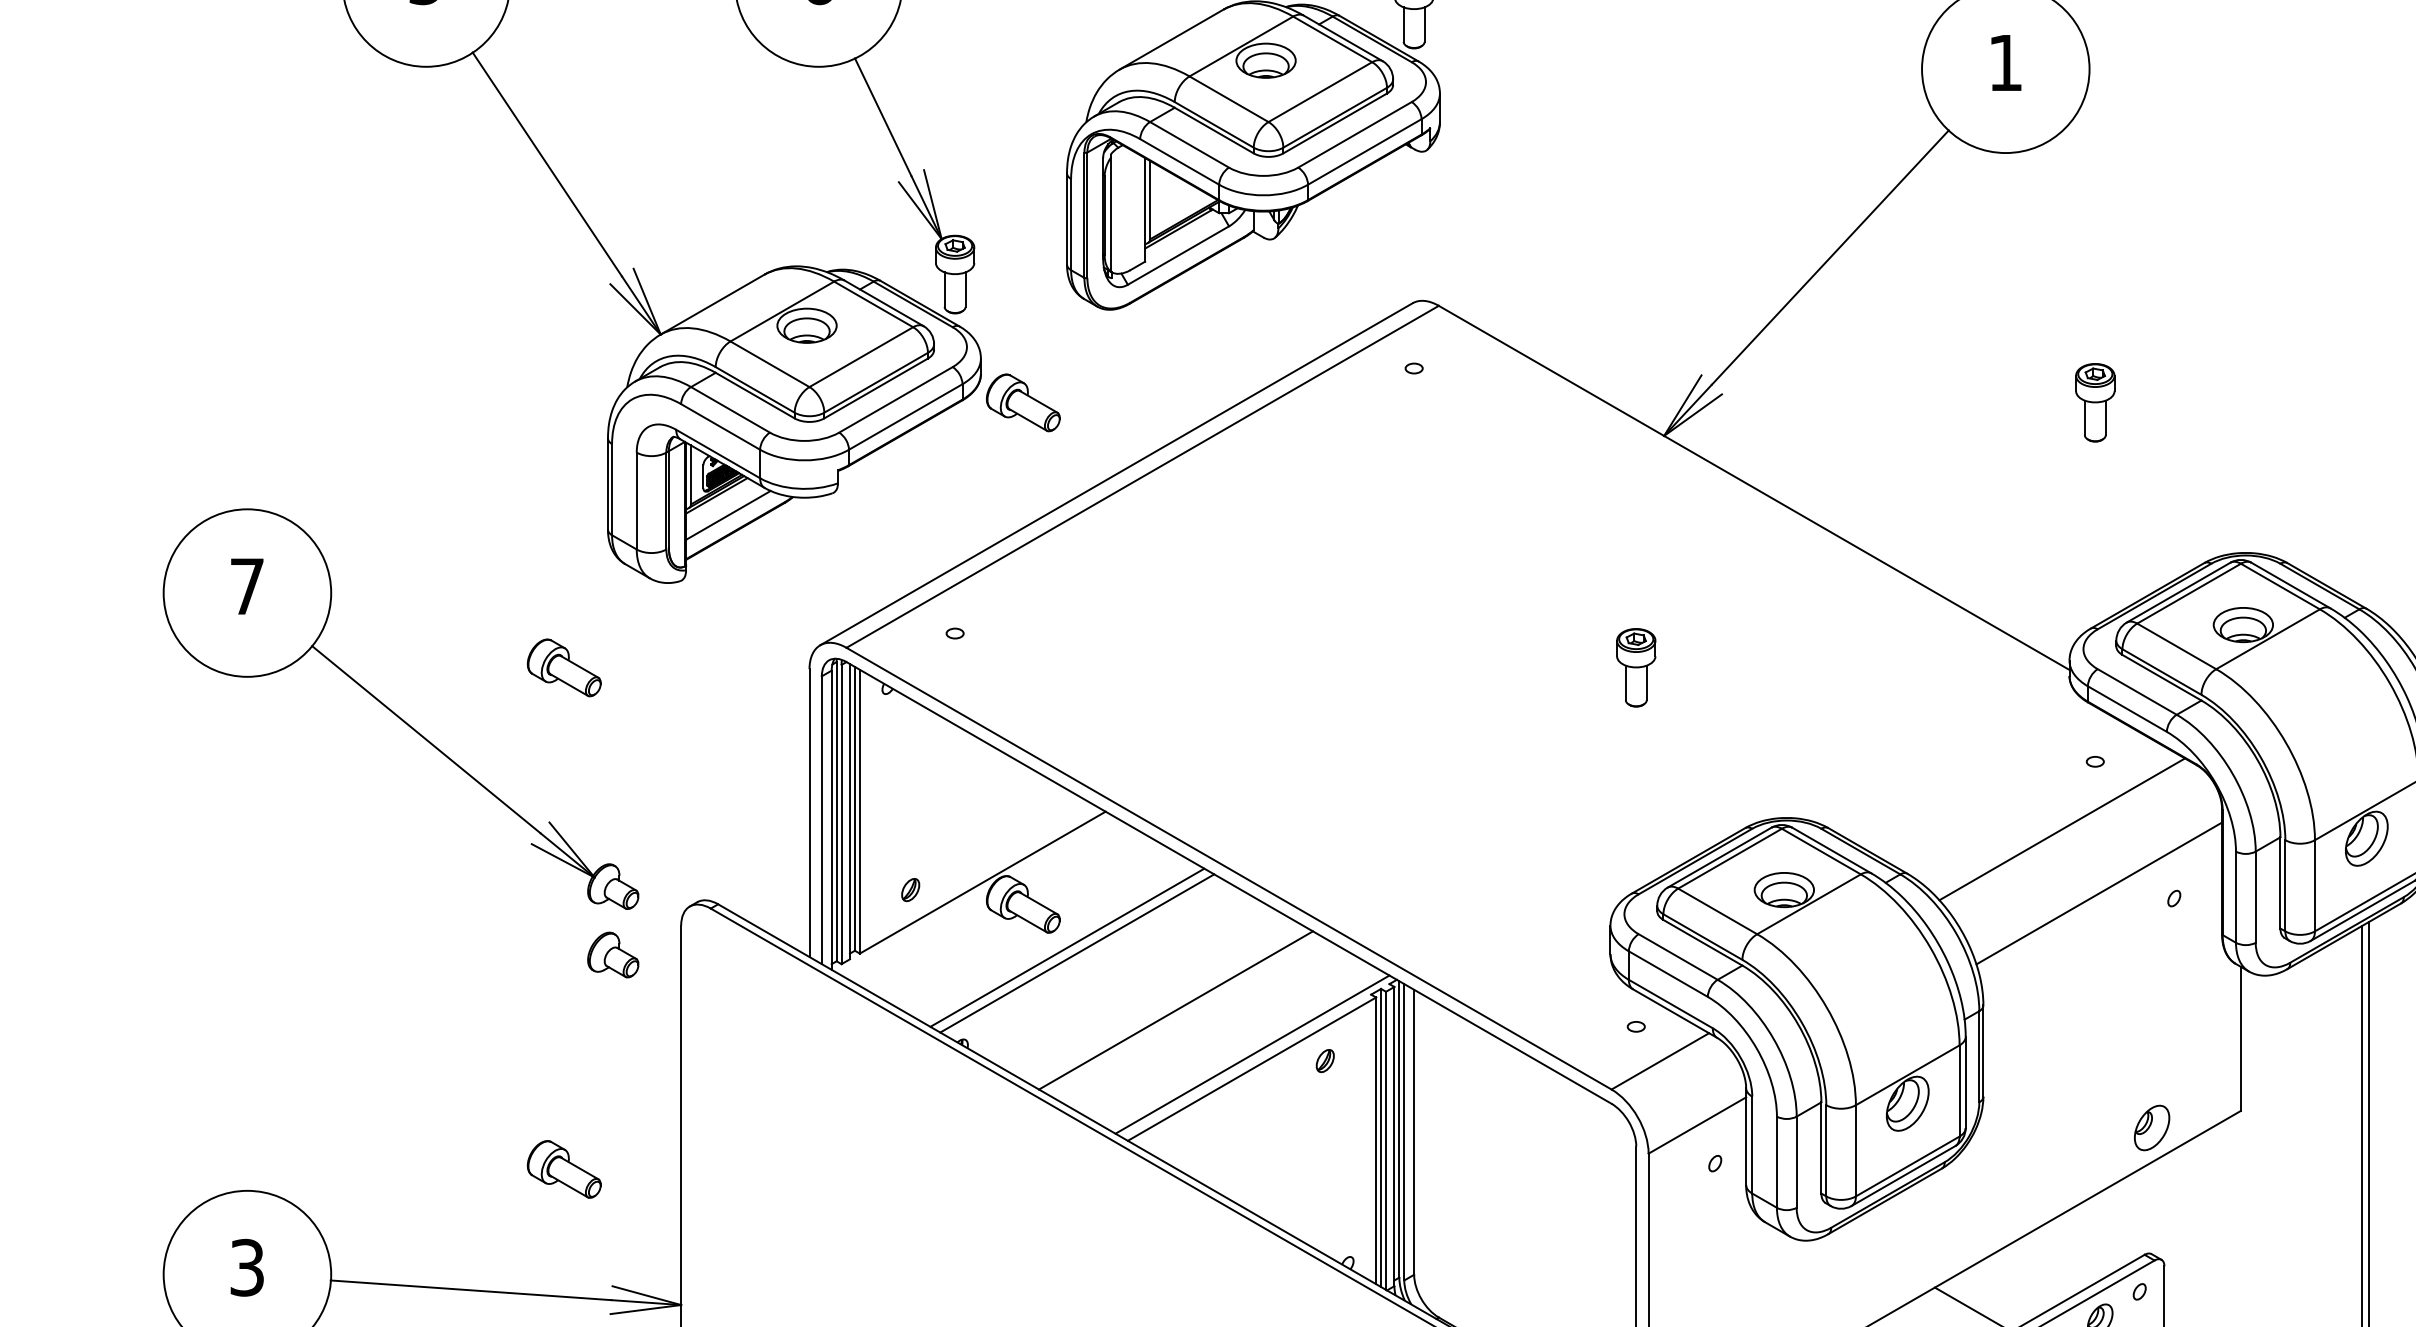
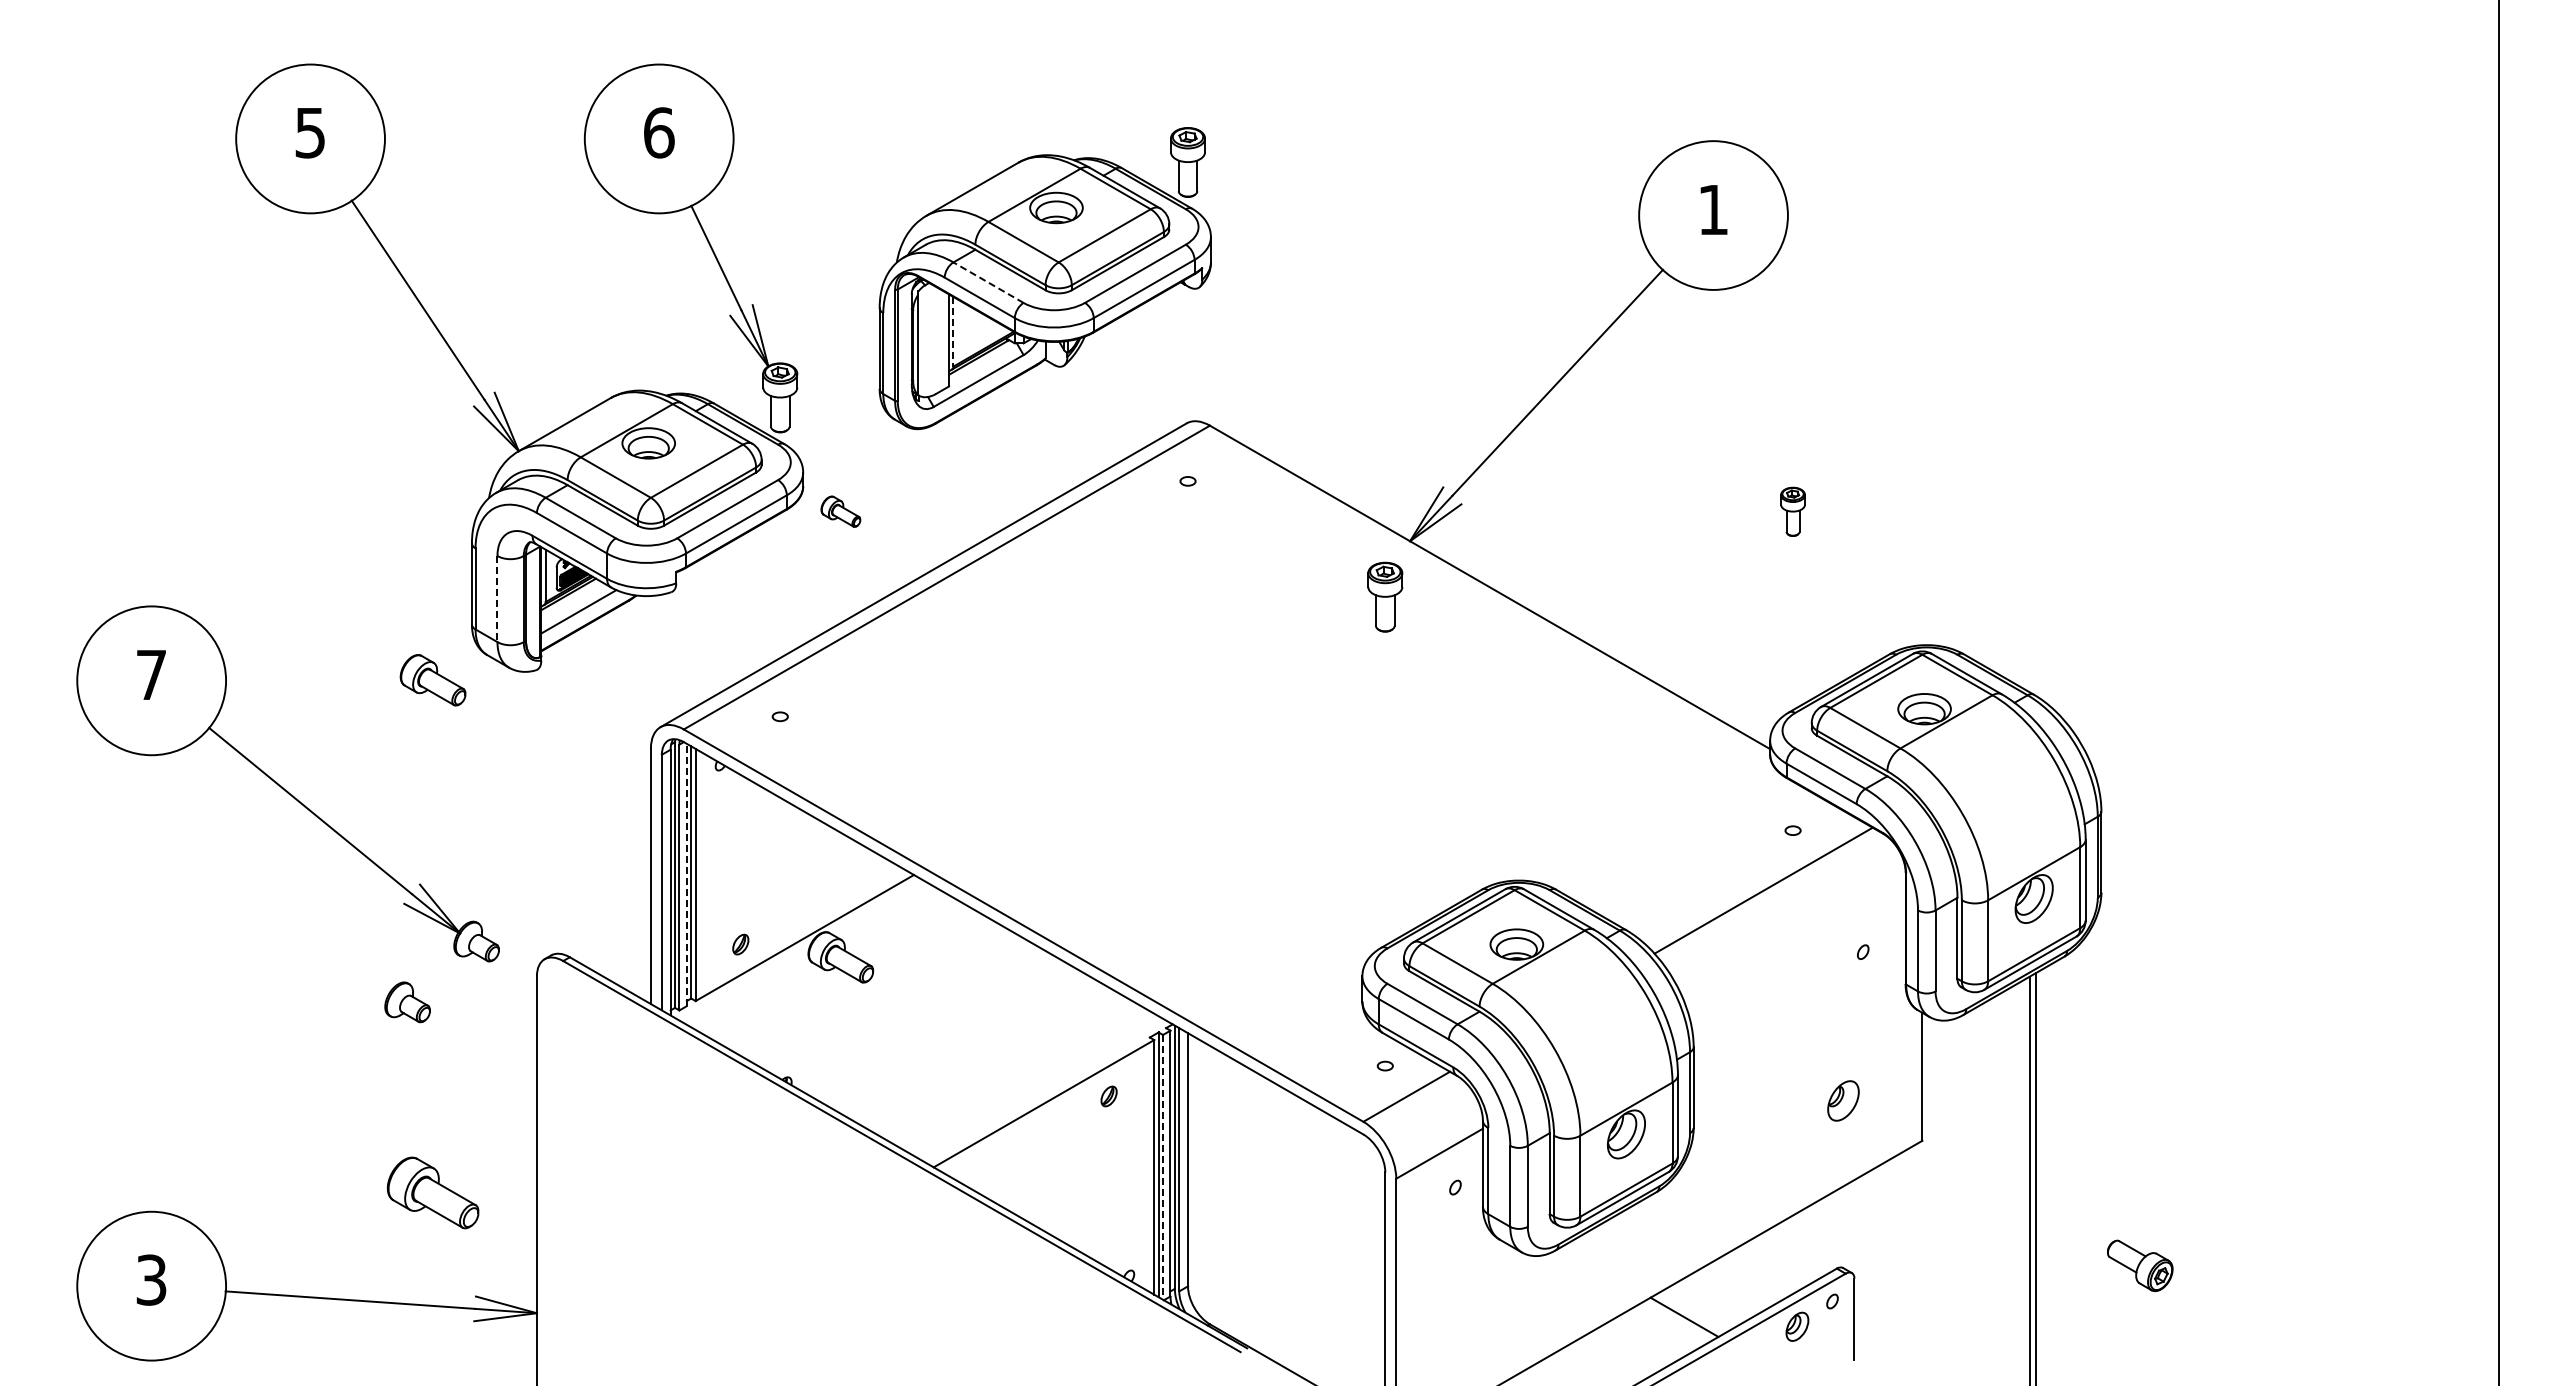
line: (1189, 144) -> (988, 282), solid -> dashed
line: (1150, 199) -> (953, 331), solid -> dashed
part: (1022, 402) -> (840, 511), size x0.6
part: (2094, 402) -> (1792, 511), size x0.7
line: (636, 501) -> (497, 599), solid -> dashed
part: (1636, 667) -> (1385, 596), moved
part: (563, 668) -> (432, 680), moved
line: (849, 811) -> (686, 874), solid -> dashed
line: (2099, 893) -> (1796, 947), removed
line: (1066, 947) -> (879, 995), removed
line: (1076, 952) -> (888, 1000), removed
part: (613, 955) -> (407, 1002), moved
line: (1176, 1010) -> (976, 1051), removed
line: (1252, 1054) -> (1044, 1090), removed
part: (2152, 1127) -> (1843, 1100), moved
line: (1386, 1140) -> (1163, 1167), solid -> dashed
part: (563, 1169) -> (432, 1192), size x1.4

